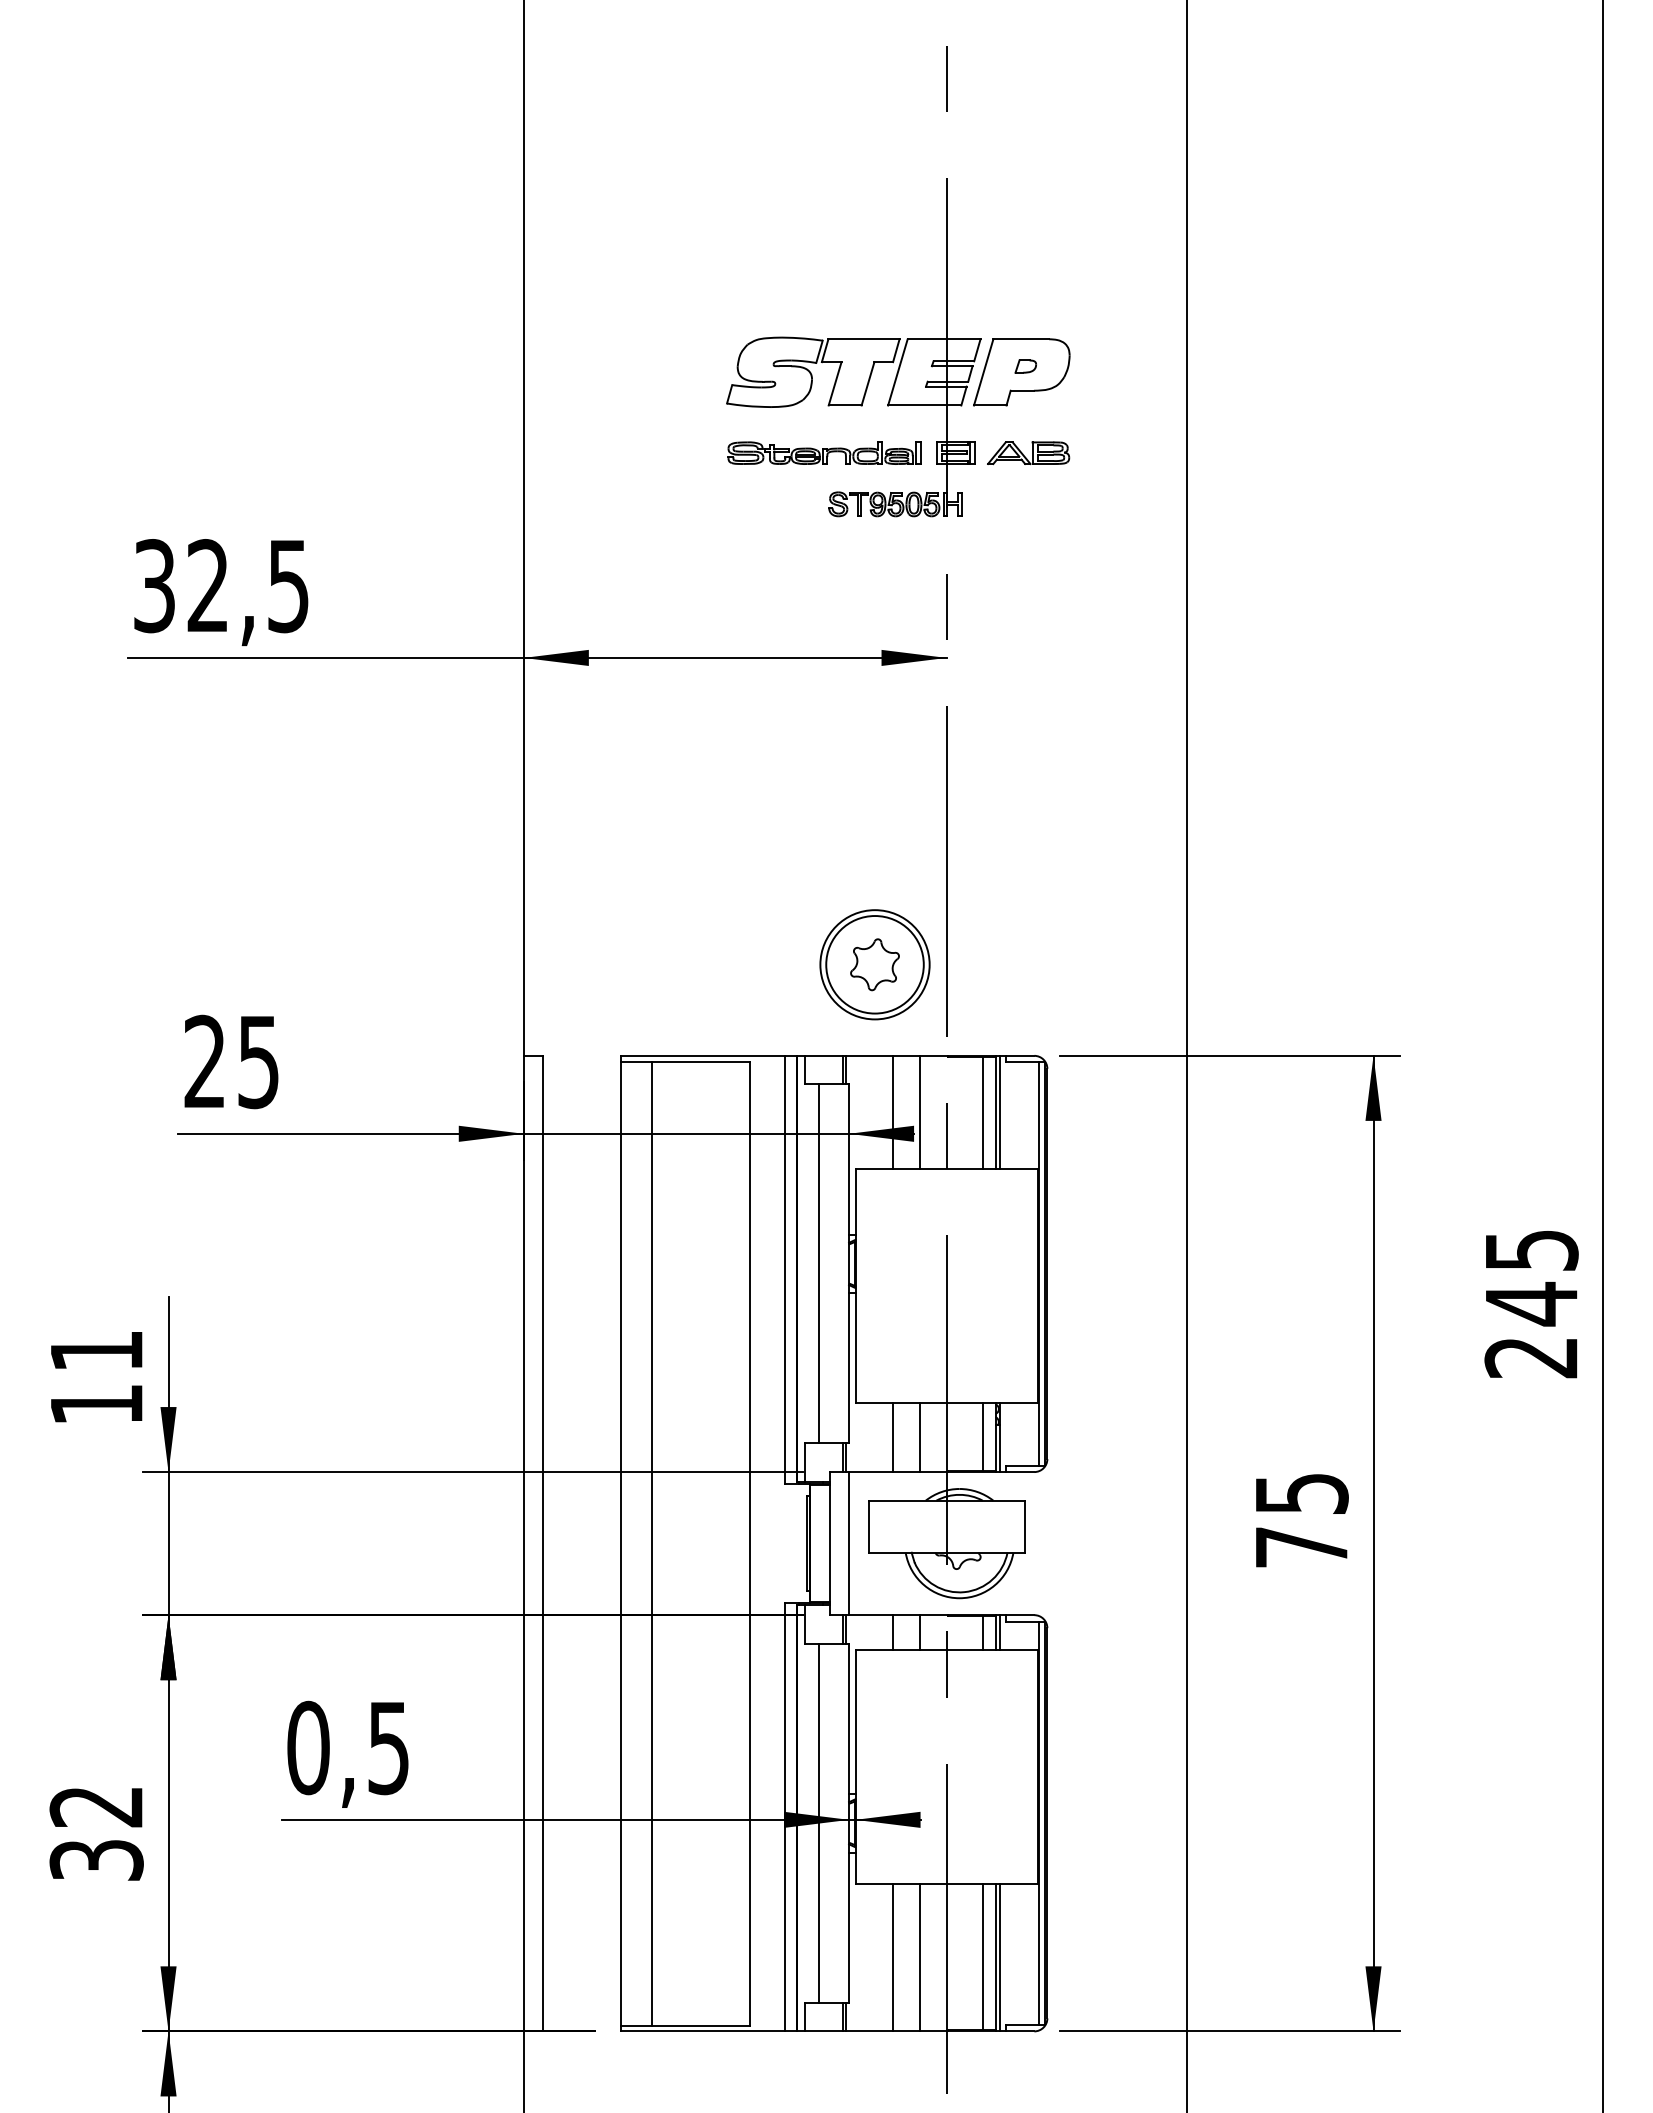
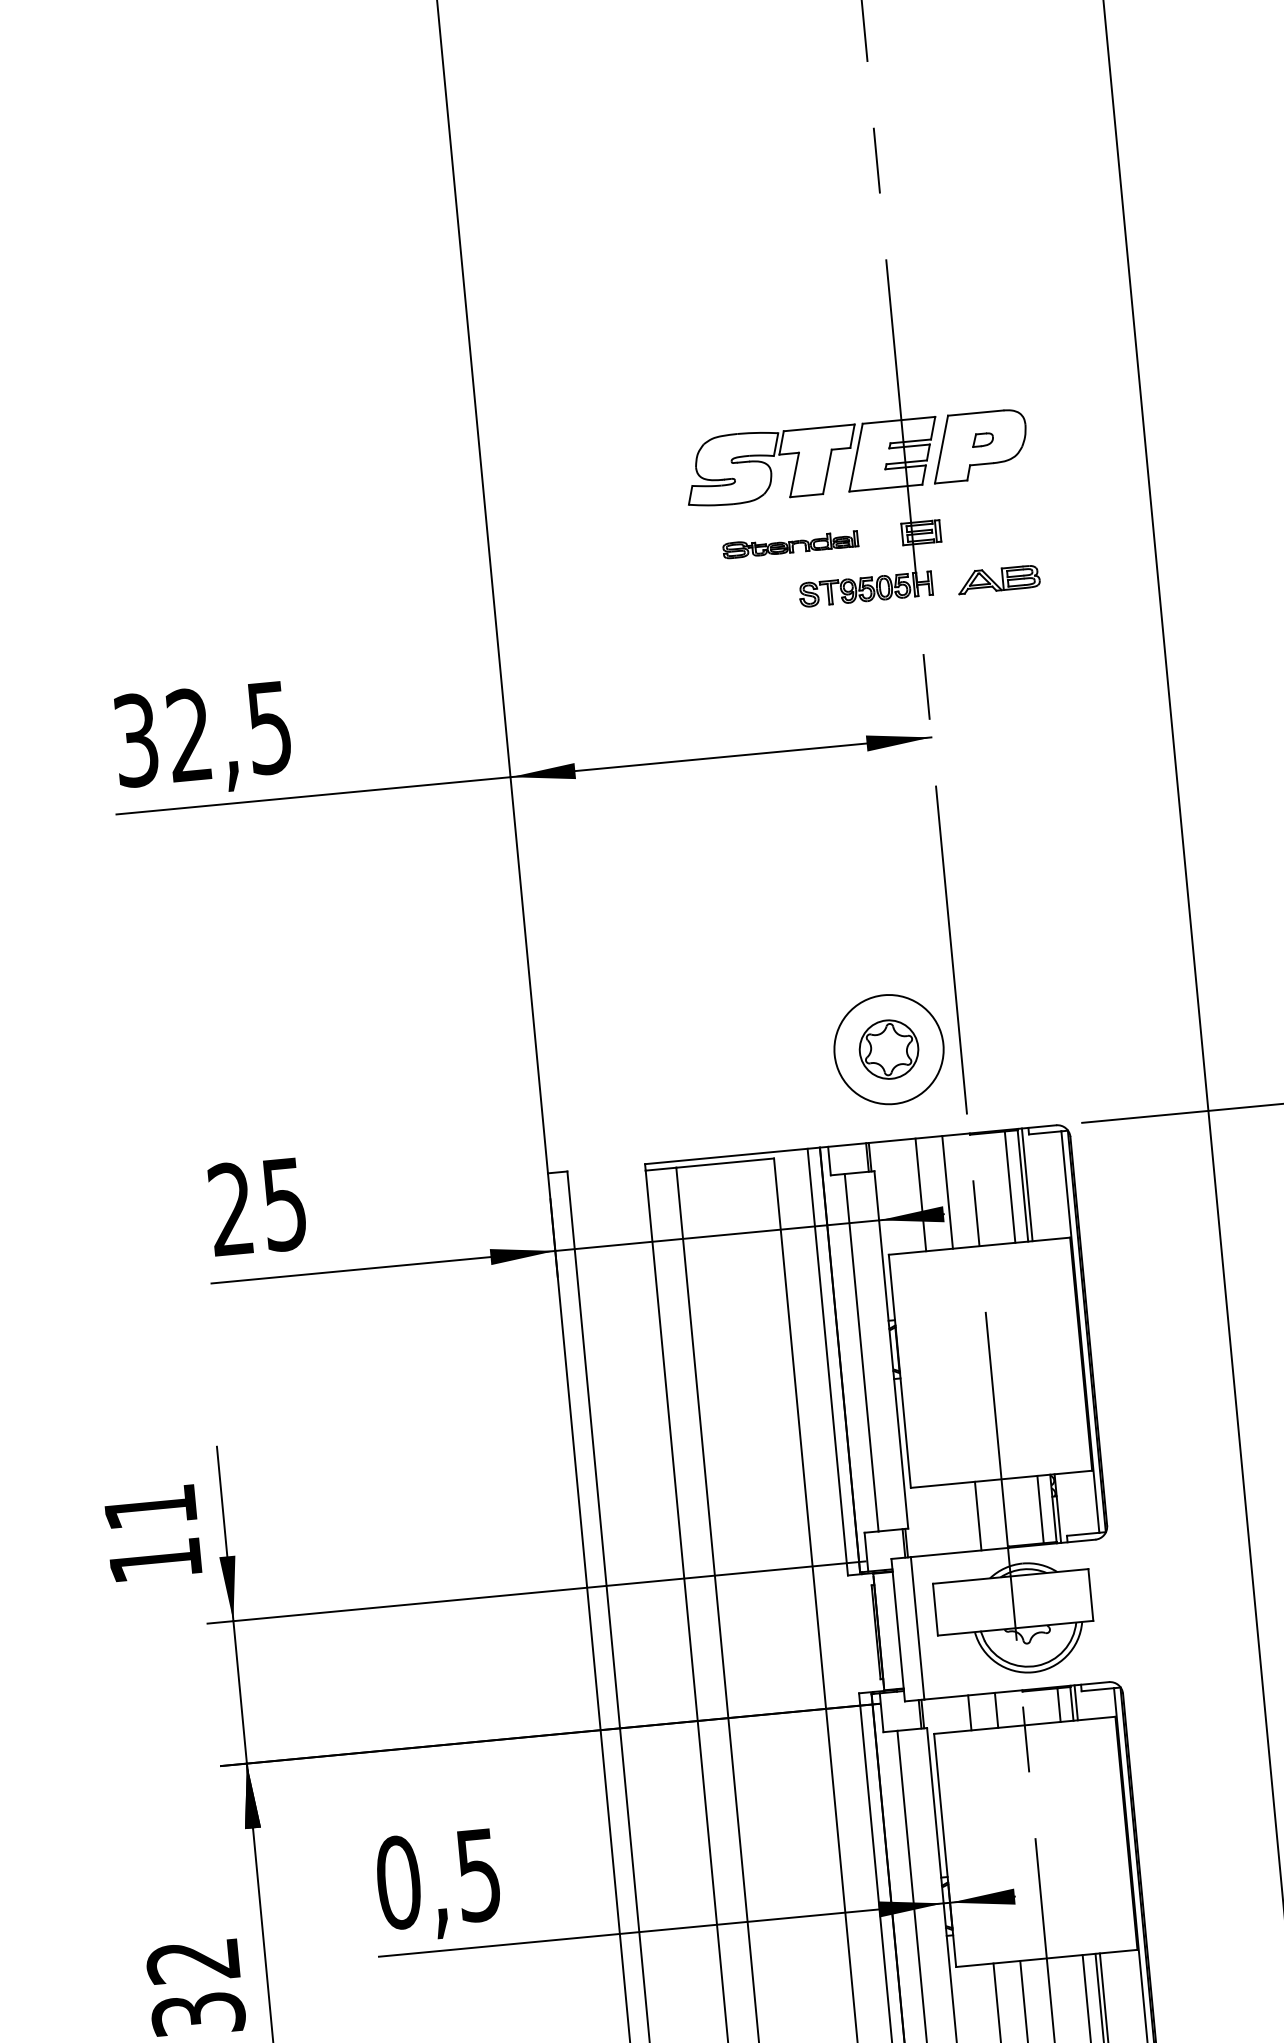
part: (824, 452) -> (790, 544), size x0.7
part: (1028, 453) -> (998, 579), moved
circle: (874, 964) -> (888, 1049), size x0.6
line: (893, 1437) -> (951, 1518), removed

